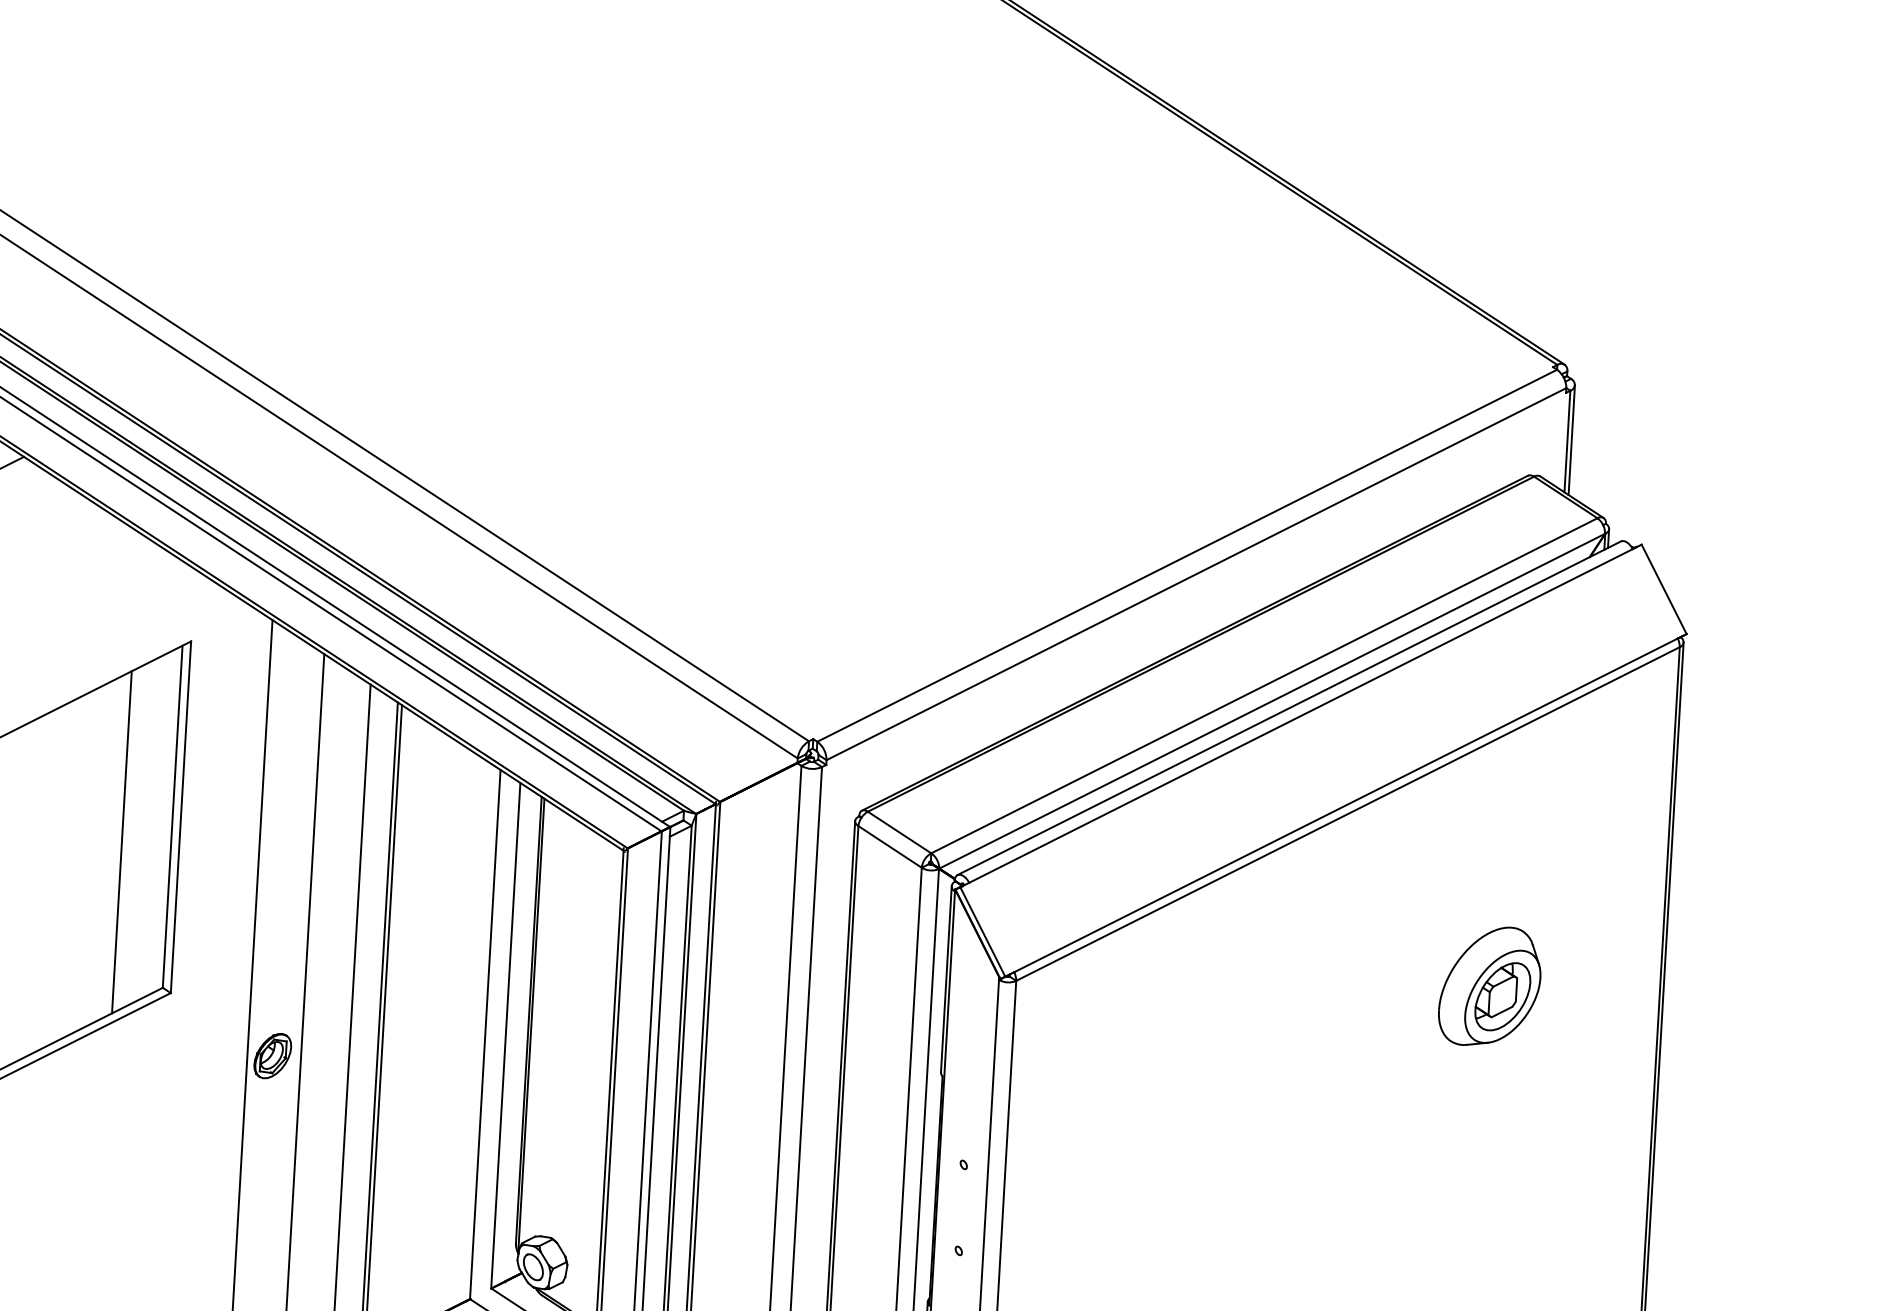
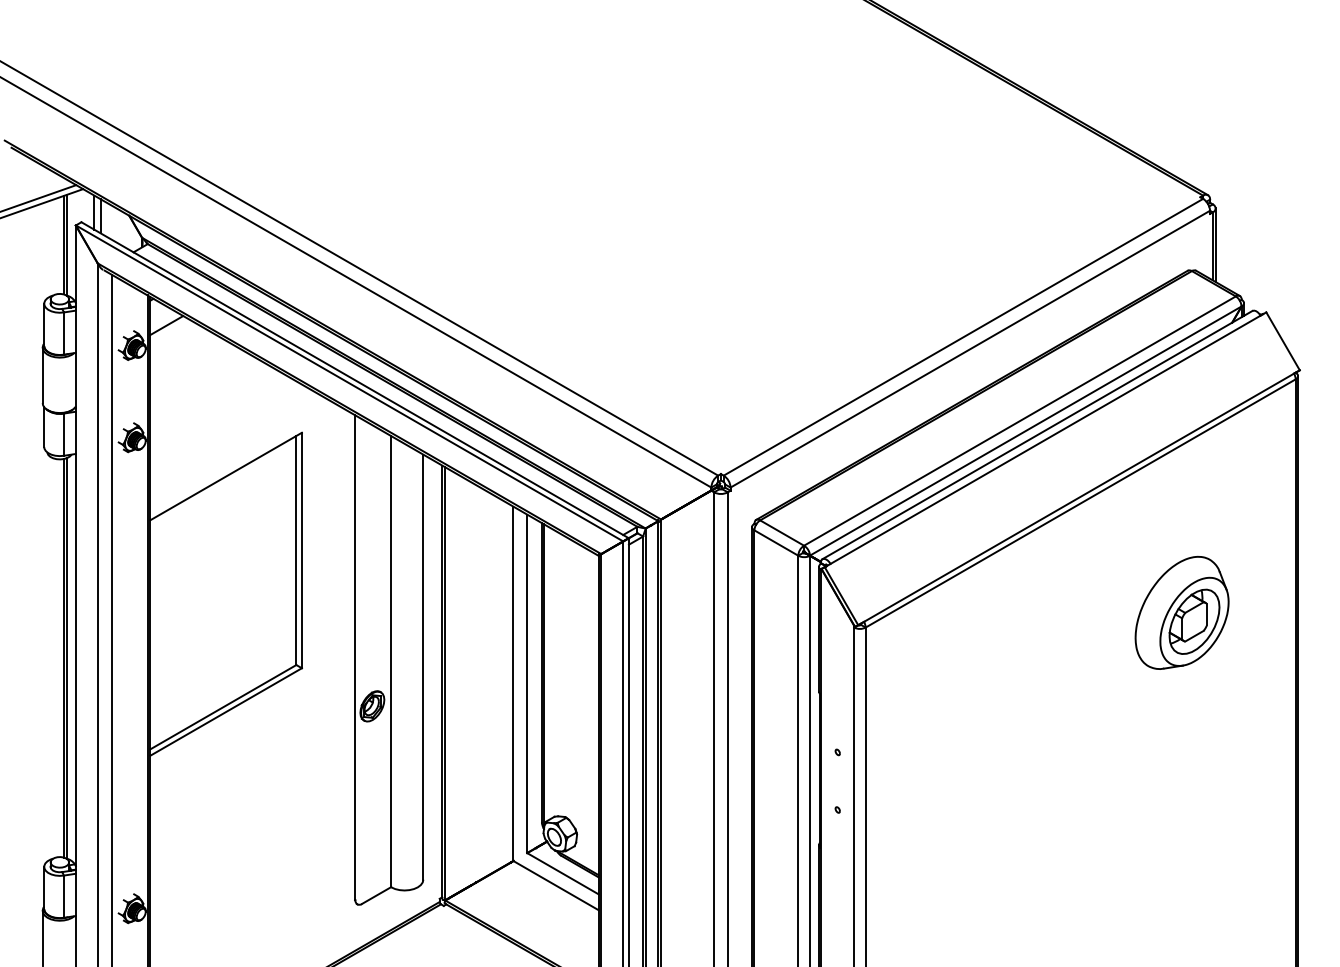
line: (121, 842) -> (263, 569), removed
part: (1490, 987) -> (1182, 613), size x1.4

